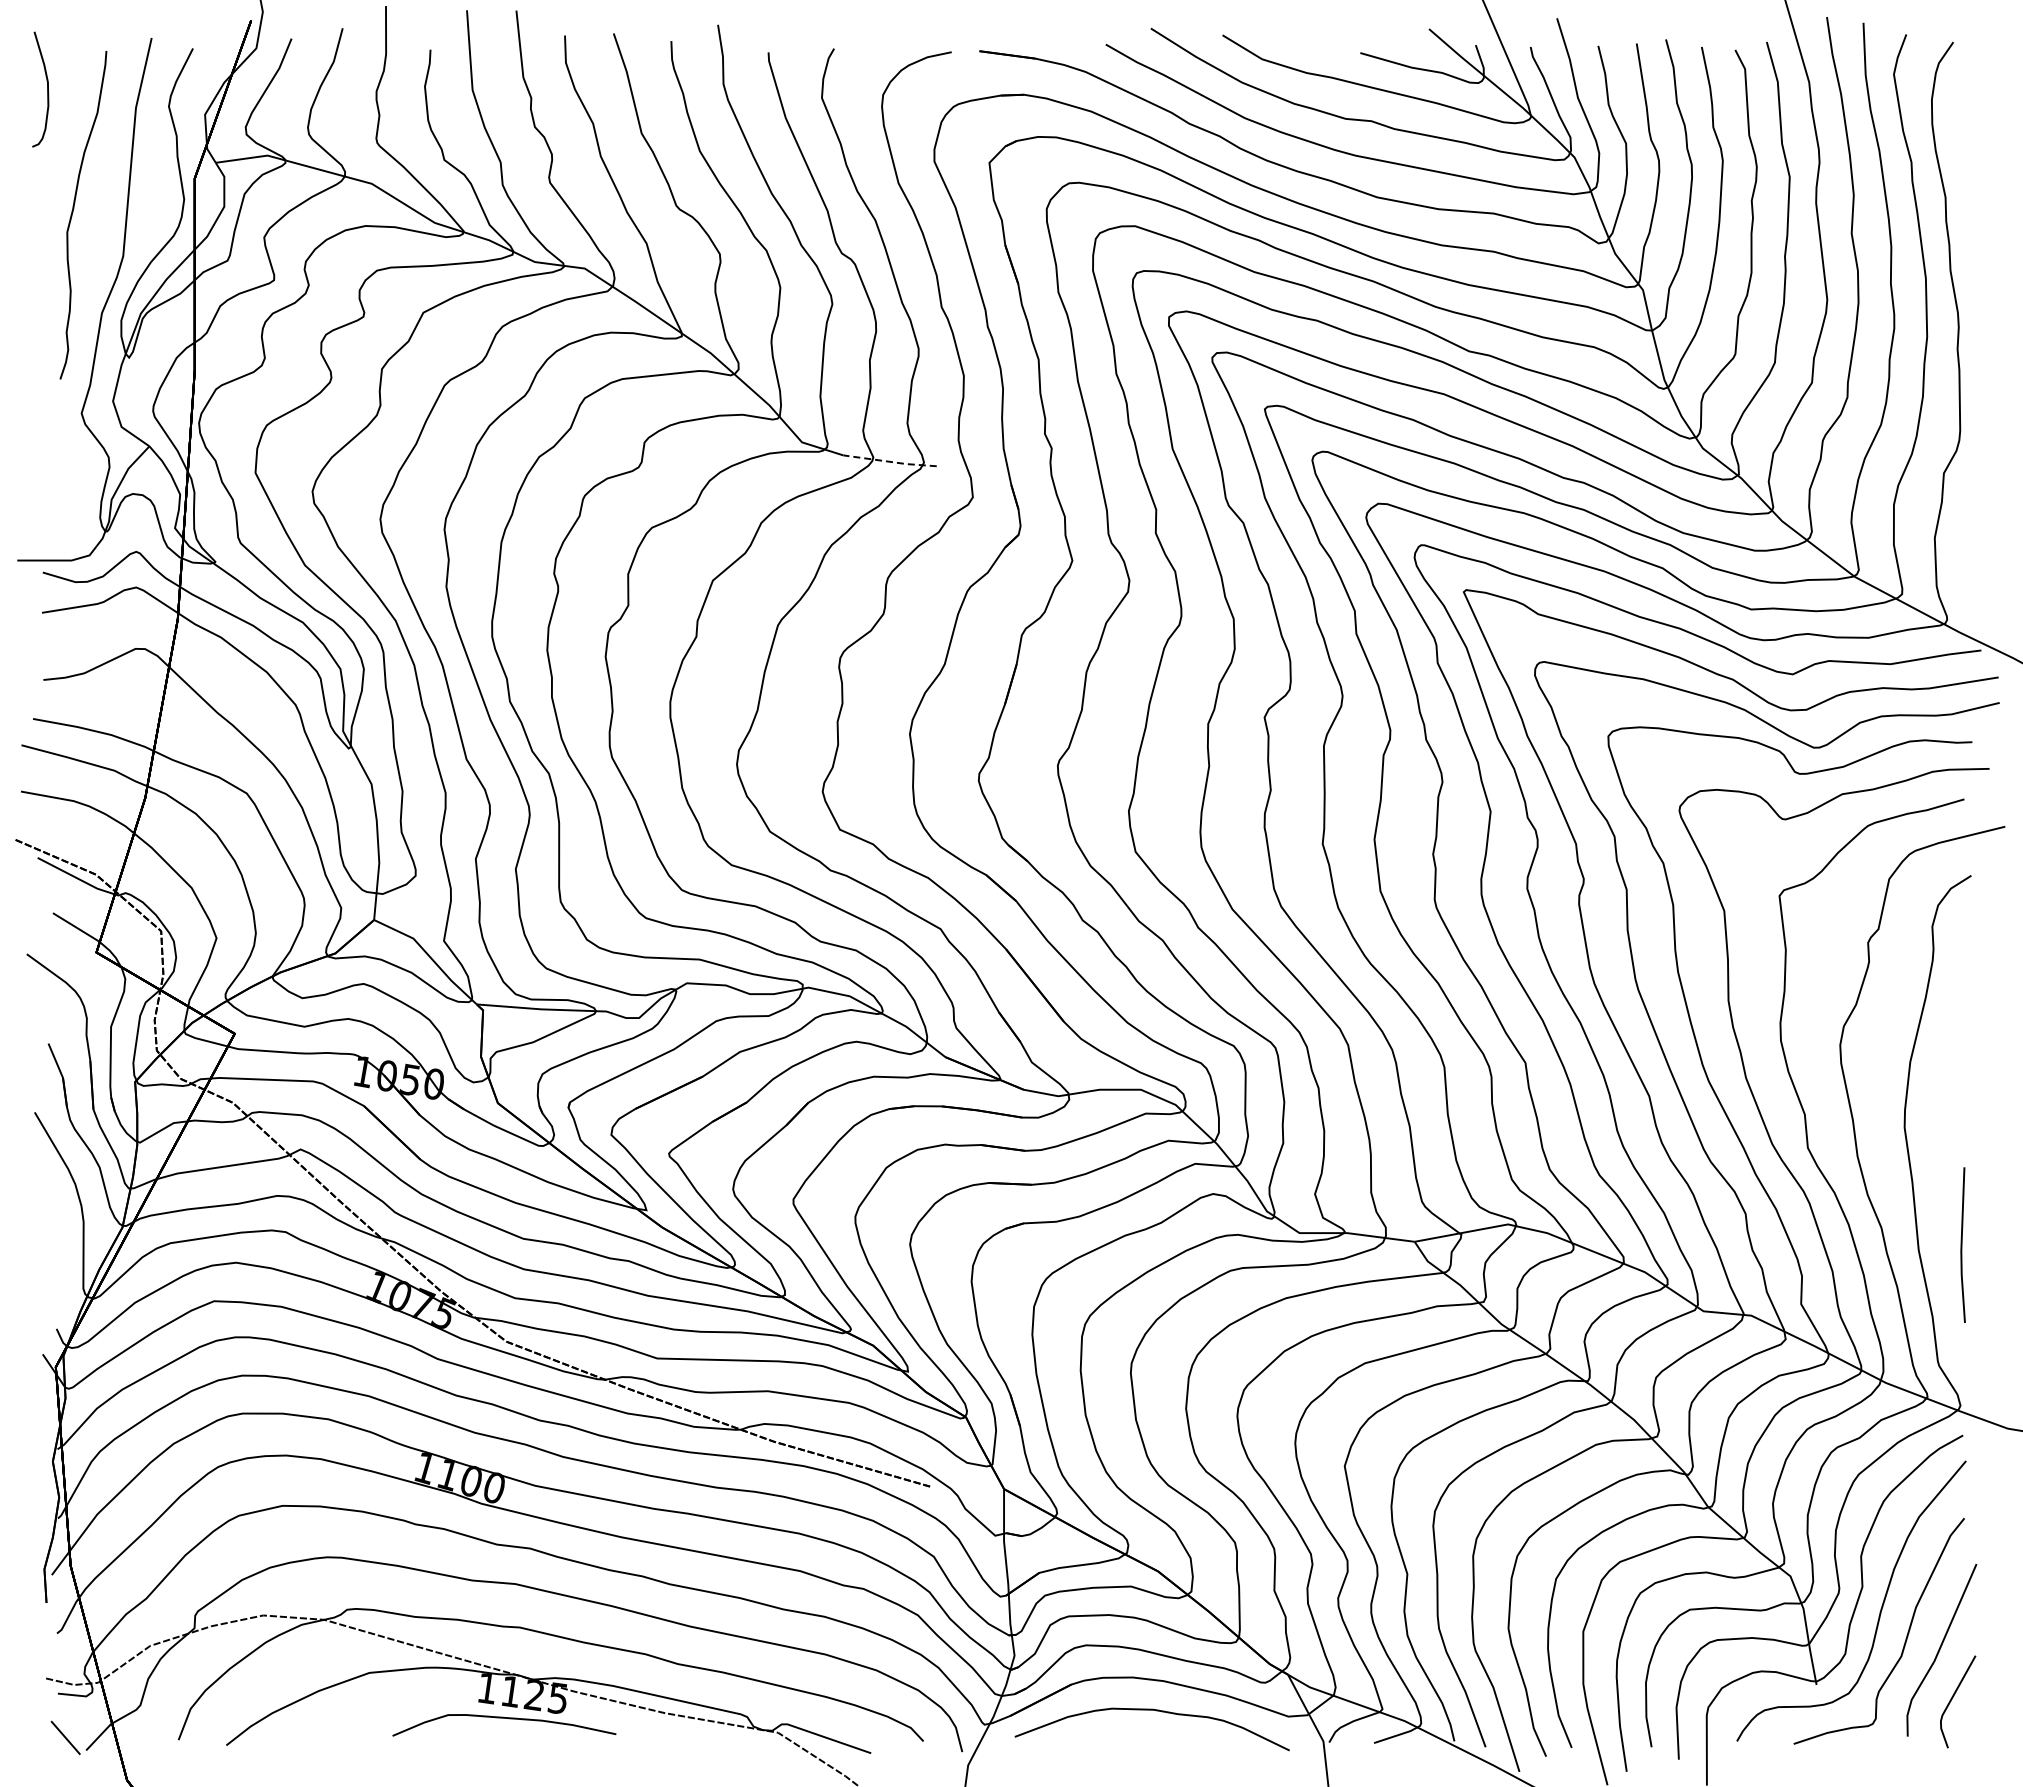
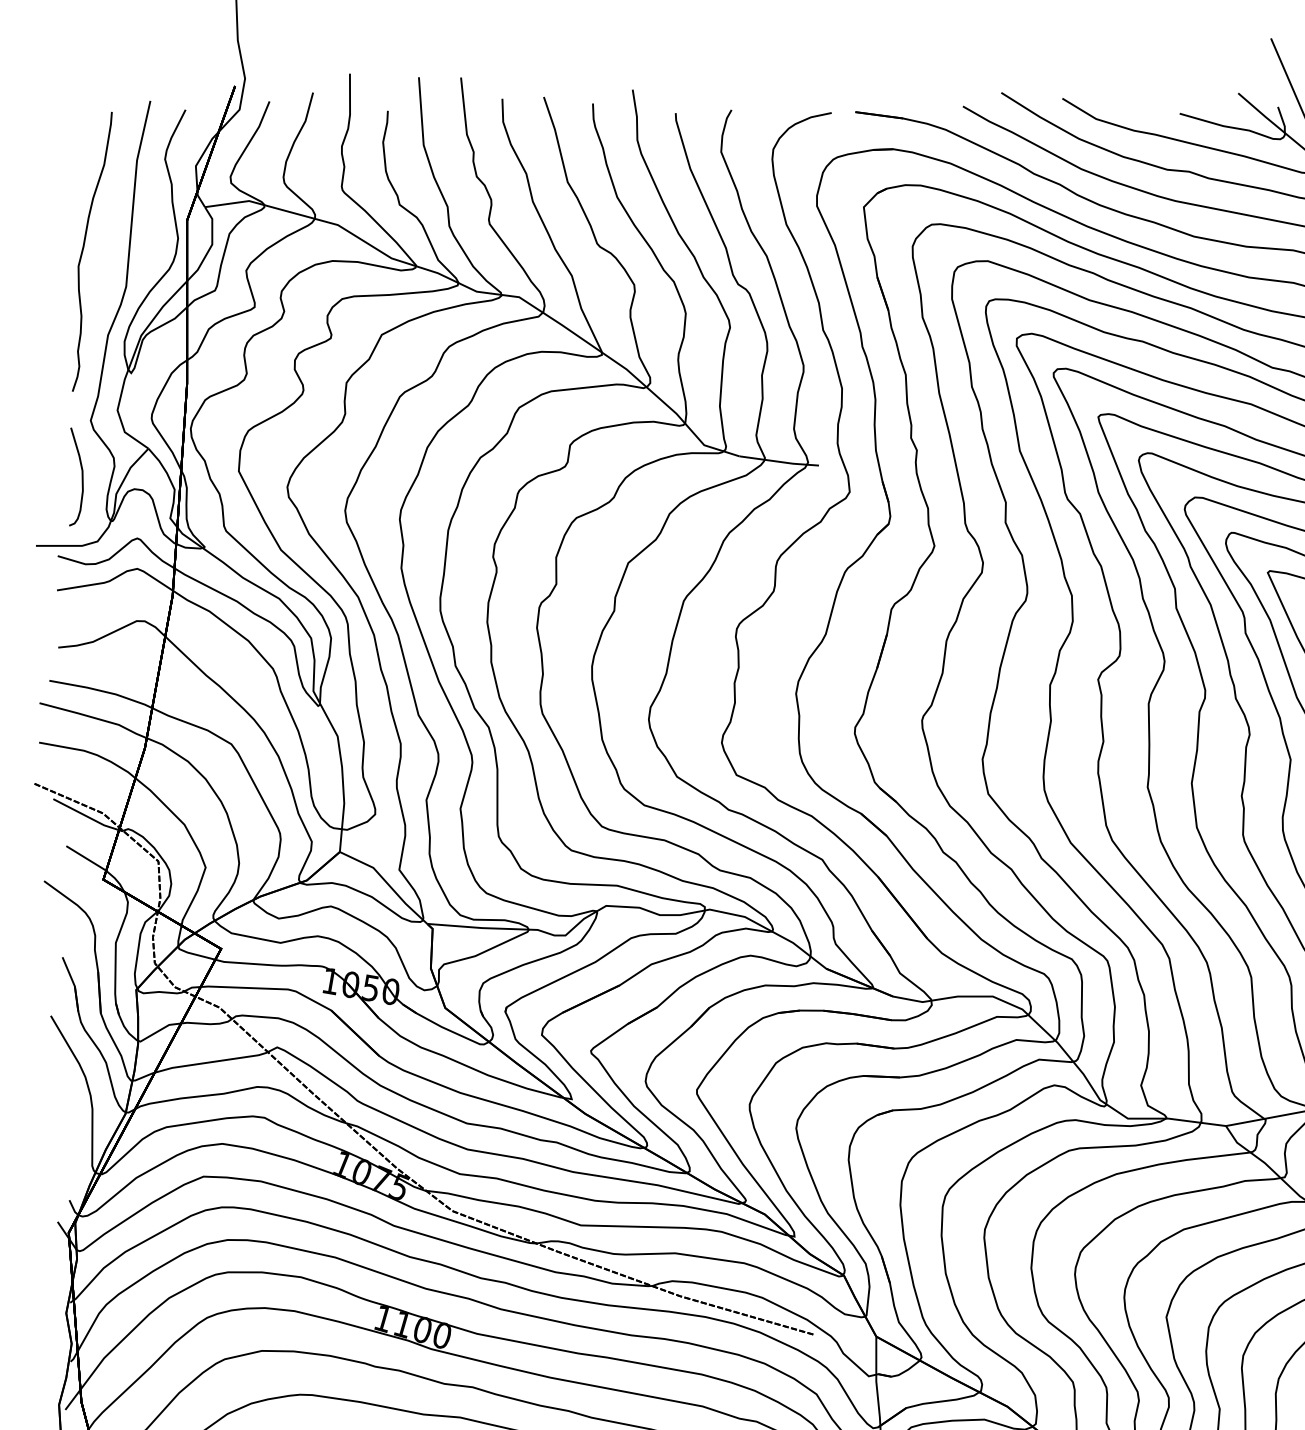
curve: (47, 89) -> (82, 476), moved
line: (890, 461) -> (779, 461), dashed -> solid

